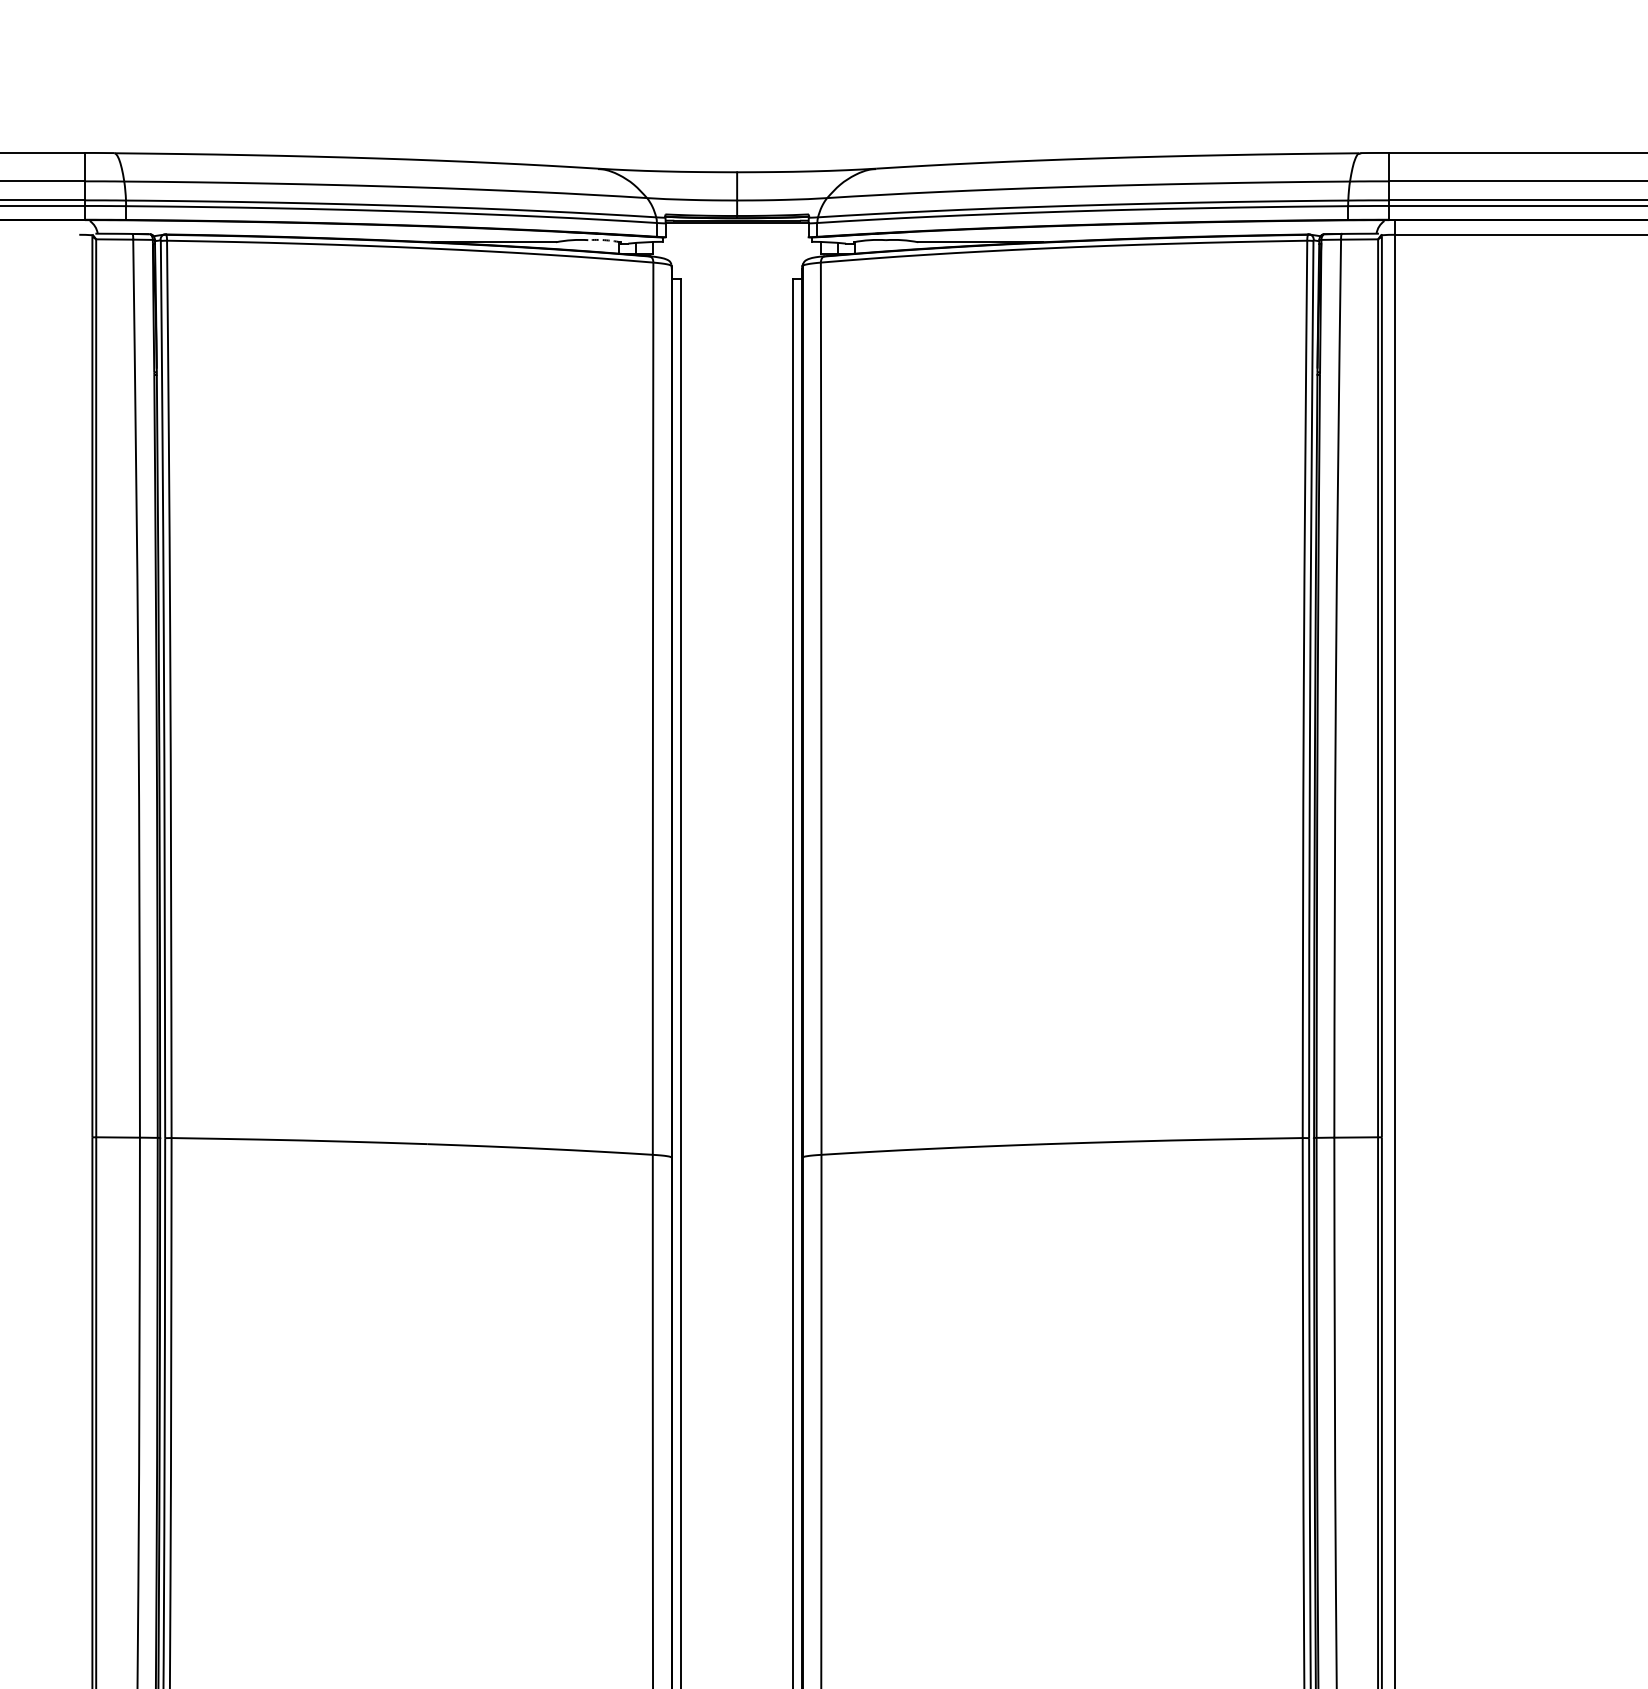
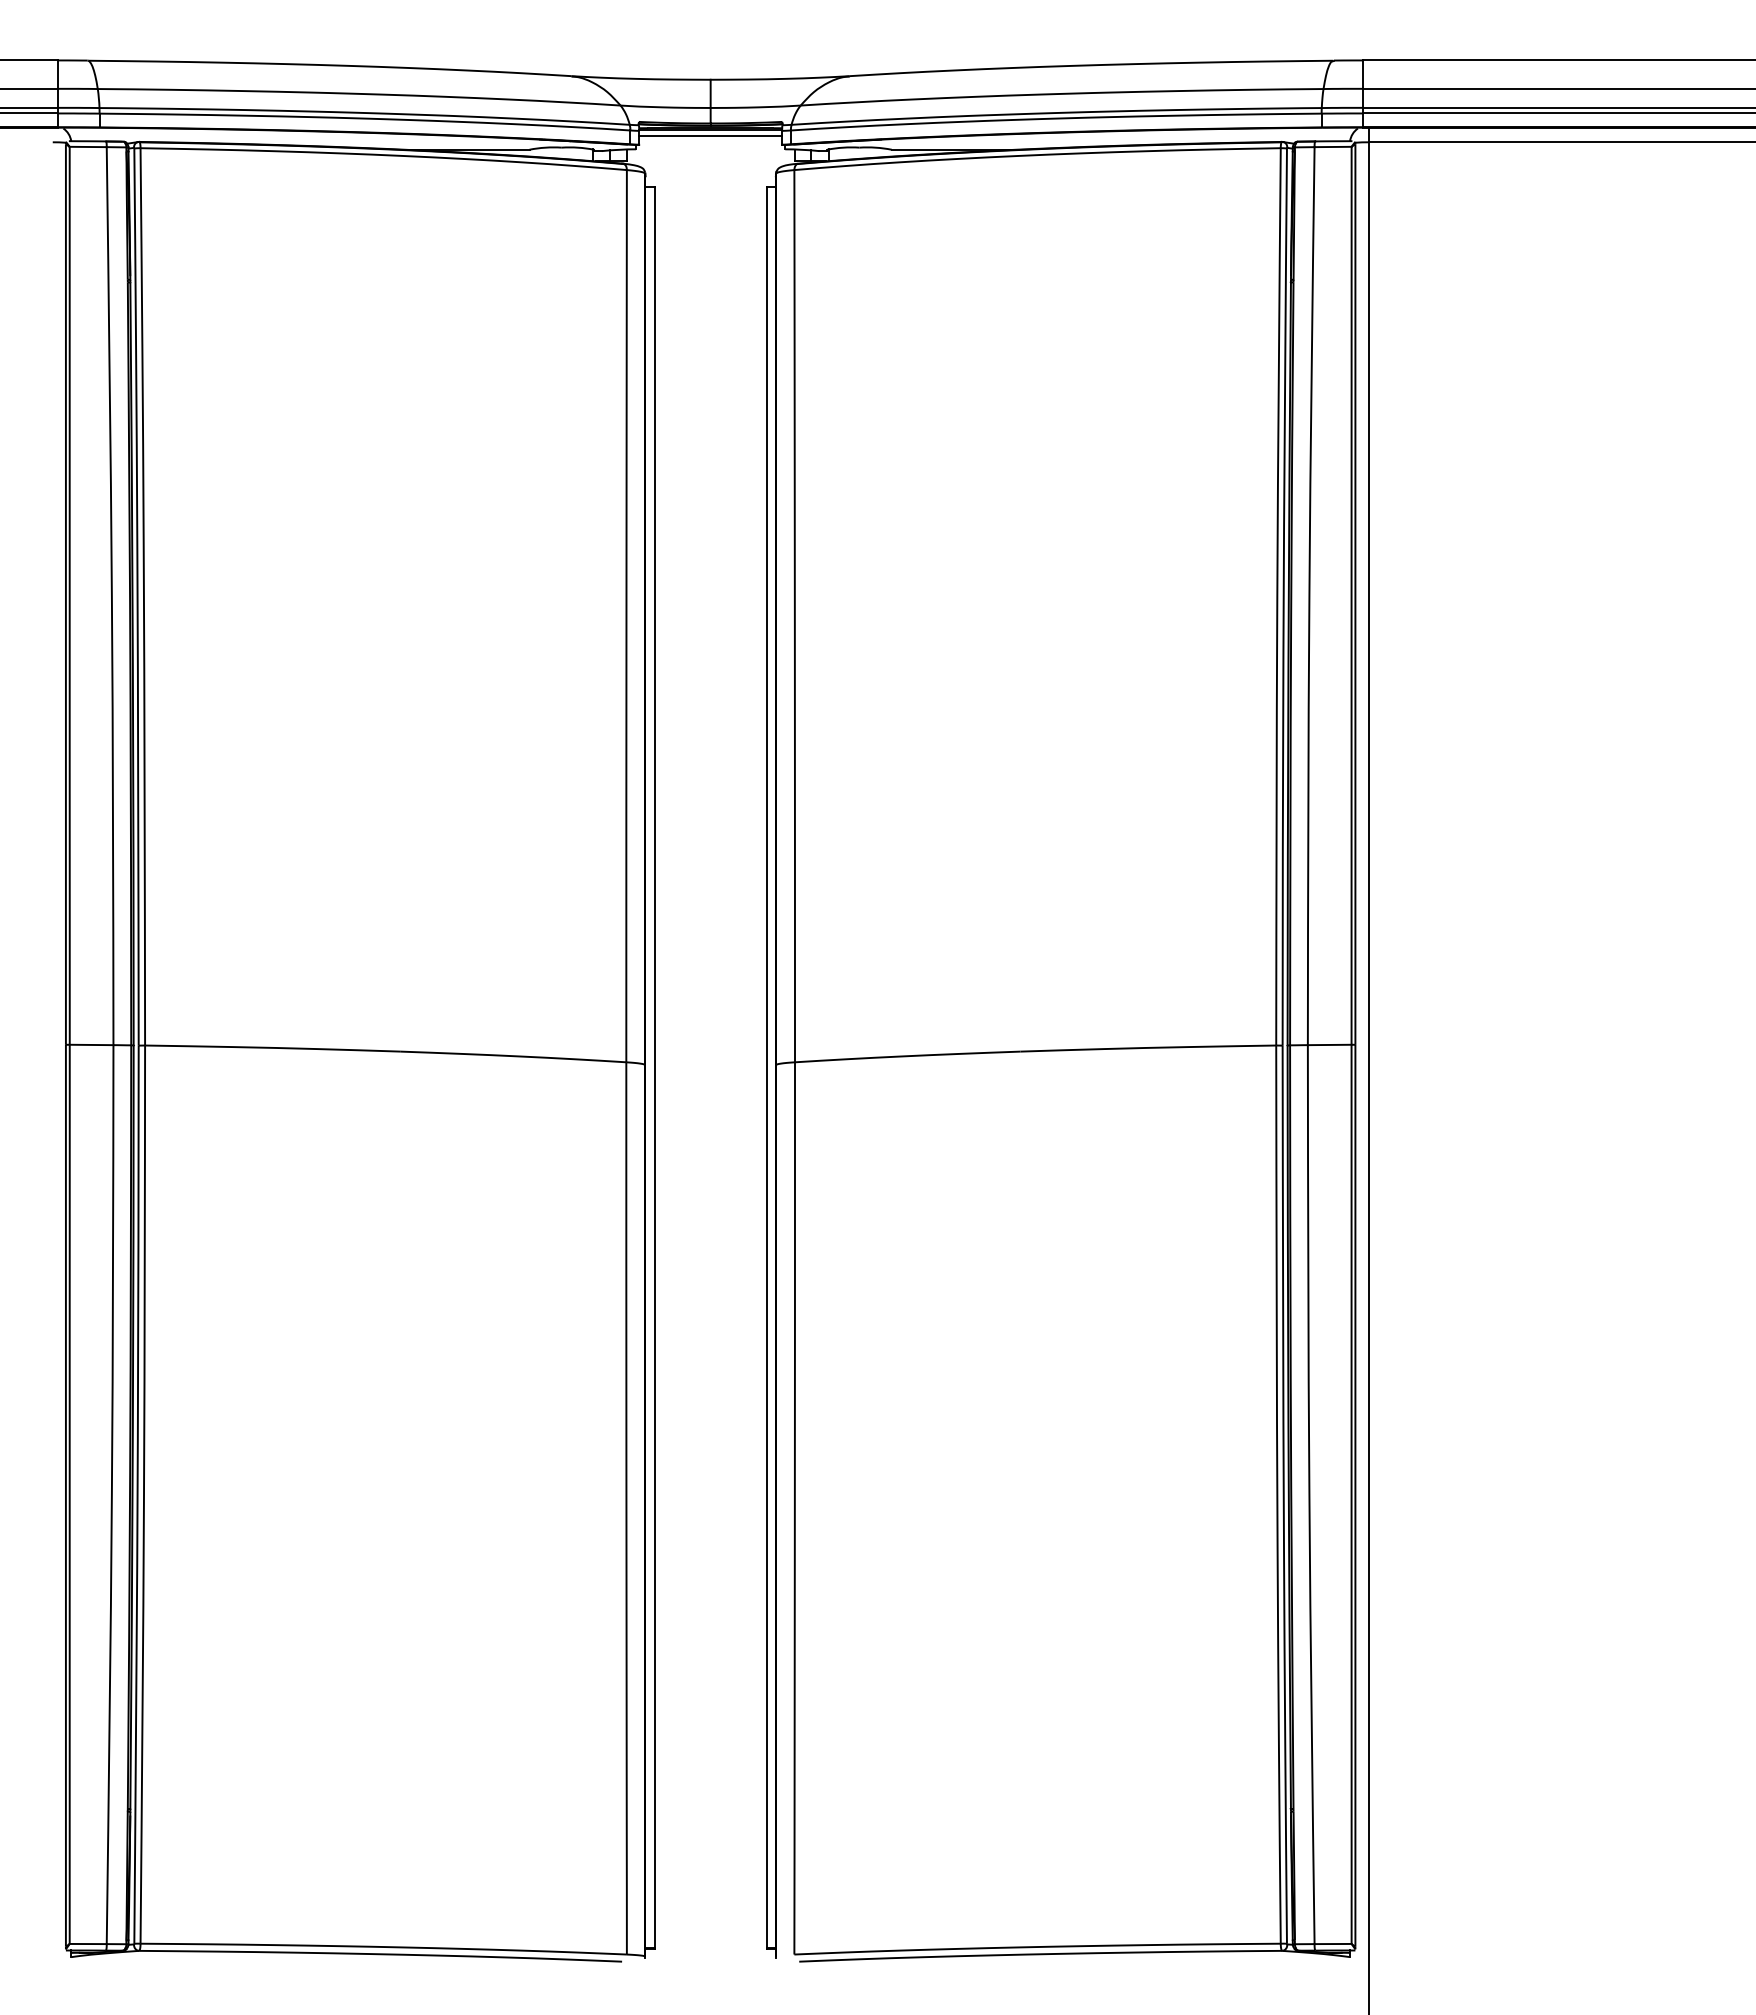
line: (736, 228) -> (710, 135), added
arc: (604, 240) -> (578, 147), dashed -> solid

